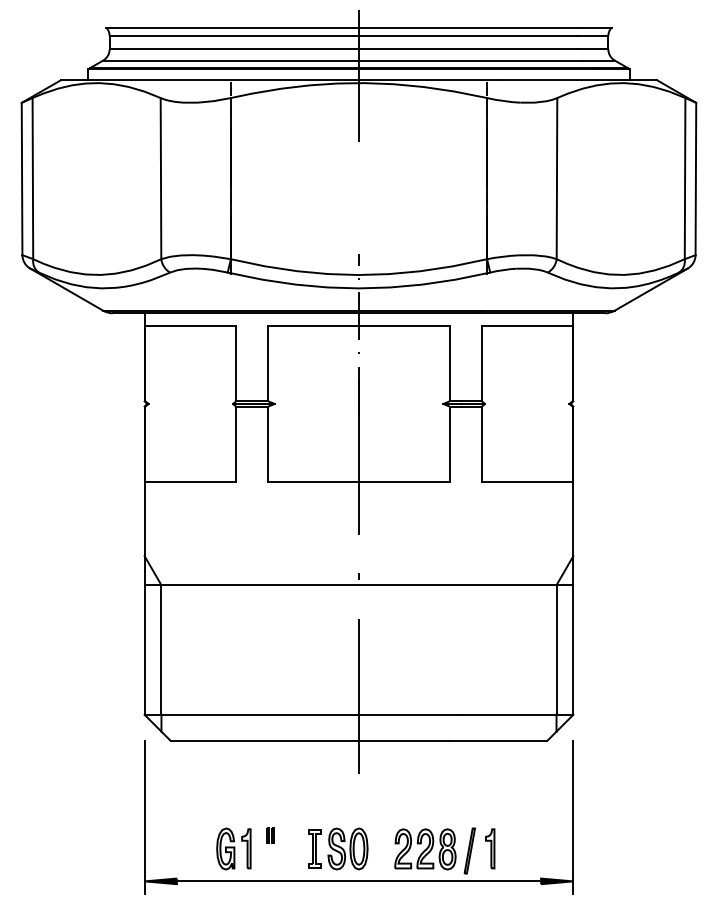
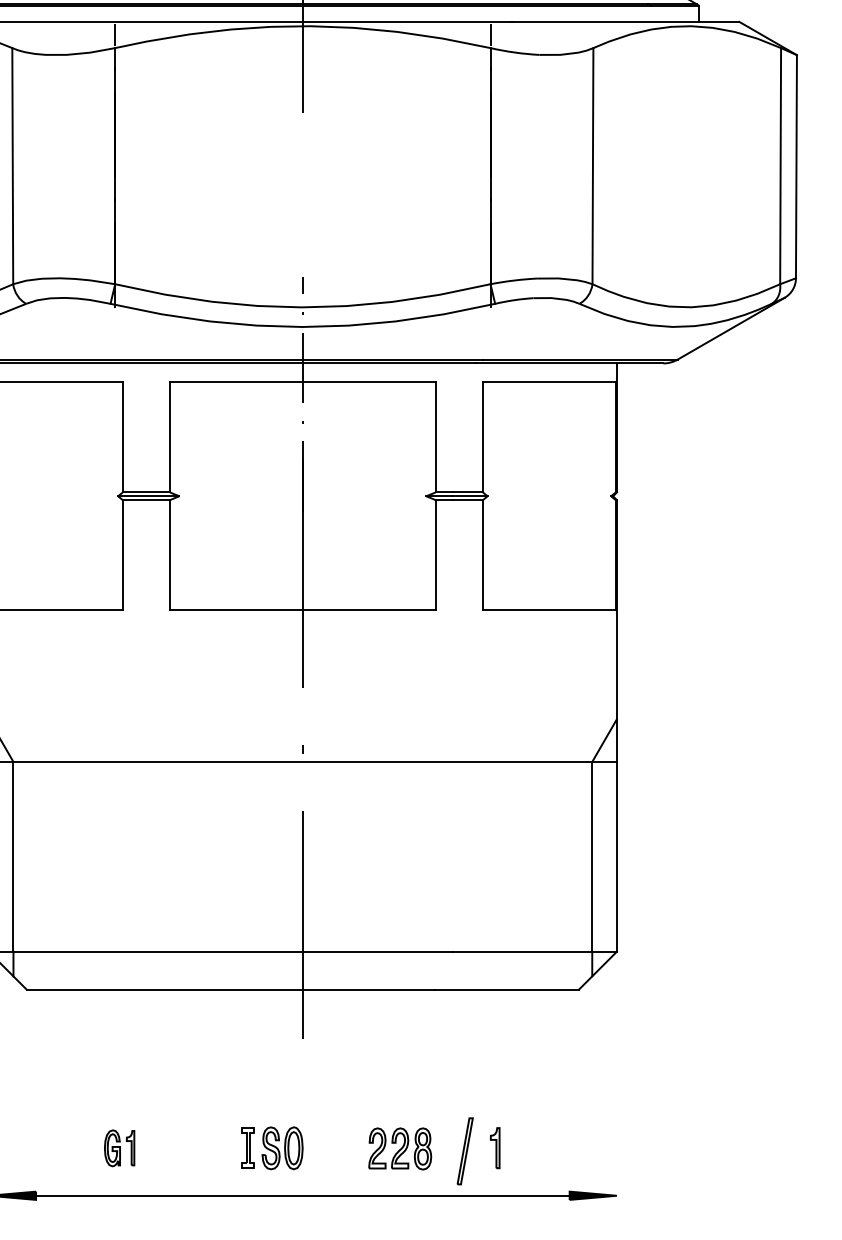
line: (573, 817) -> (617, 1102), removed
part: (270, 835) -> (173, 1128), removed
part: (233, 848) -> (118, 1147), size x0.6
part: (338, 848) -> (272, 1147), size x0.7
part: (490, 848) -> (495, 1147), size x0.7
part: (425, 849) -> (400, 1149), size x0.7

